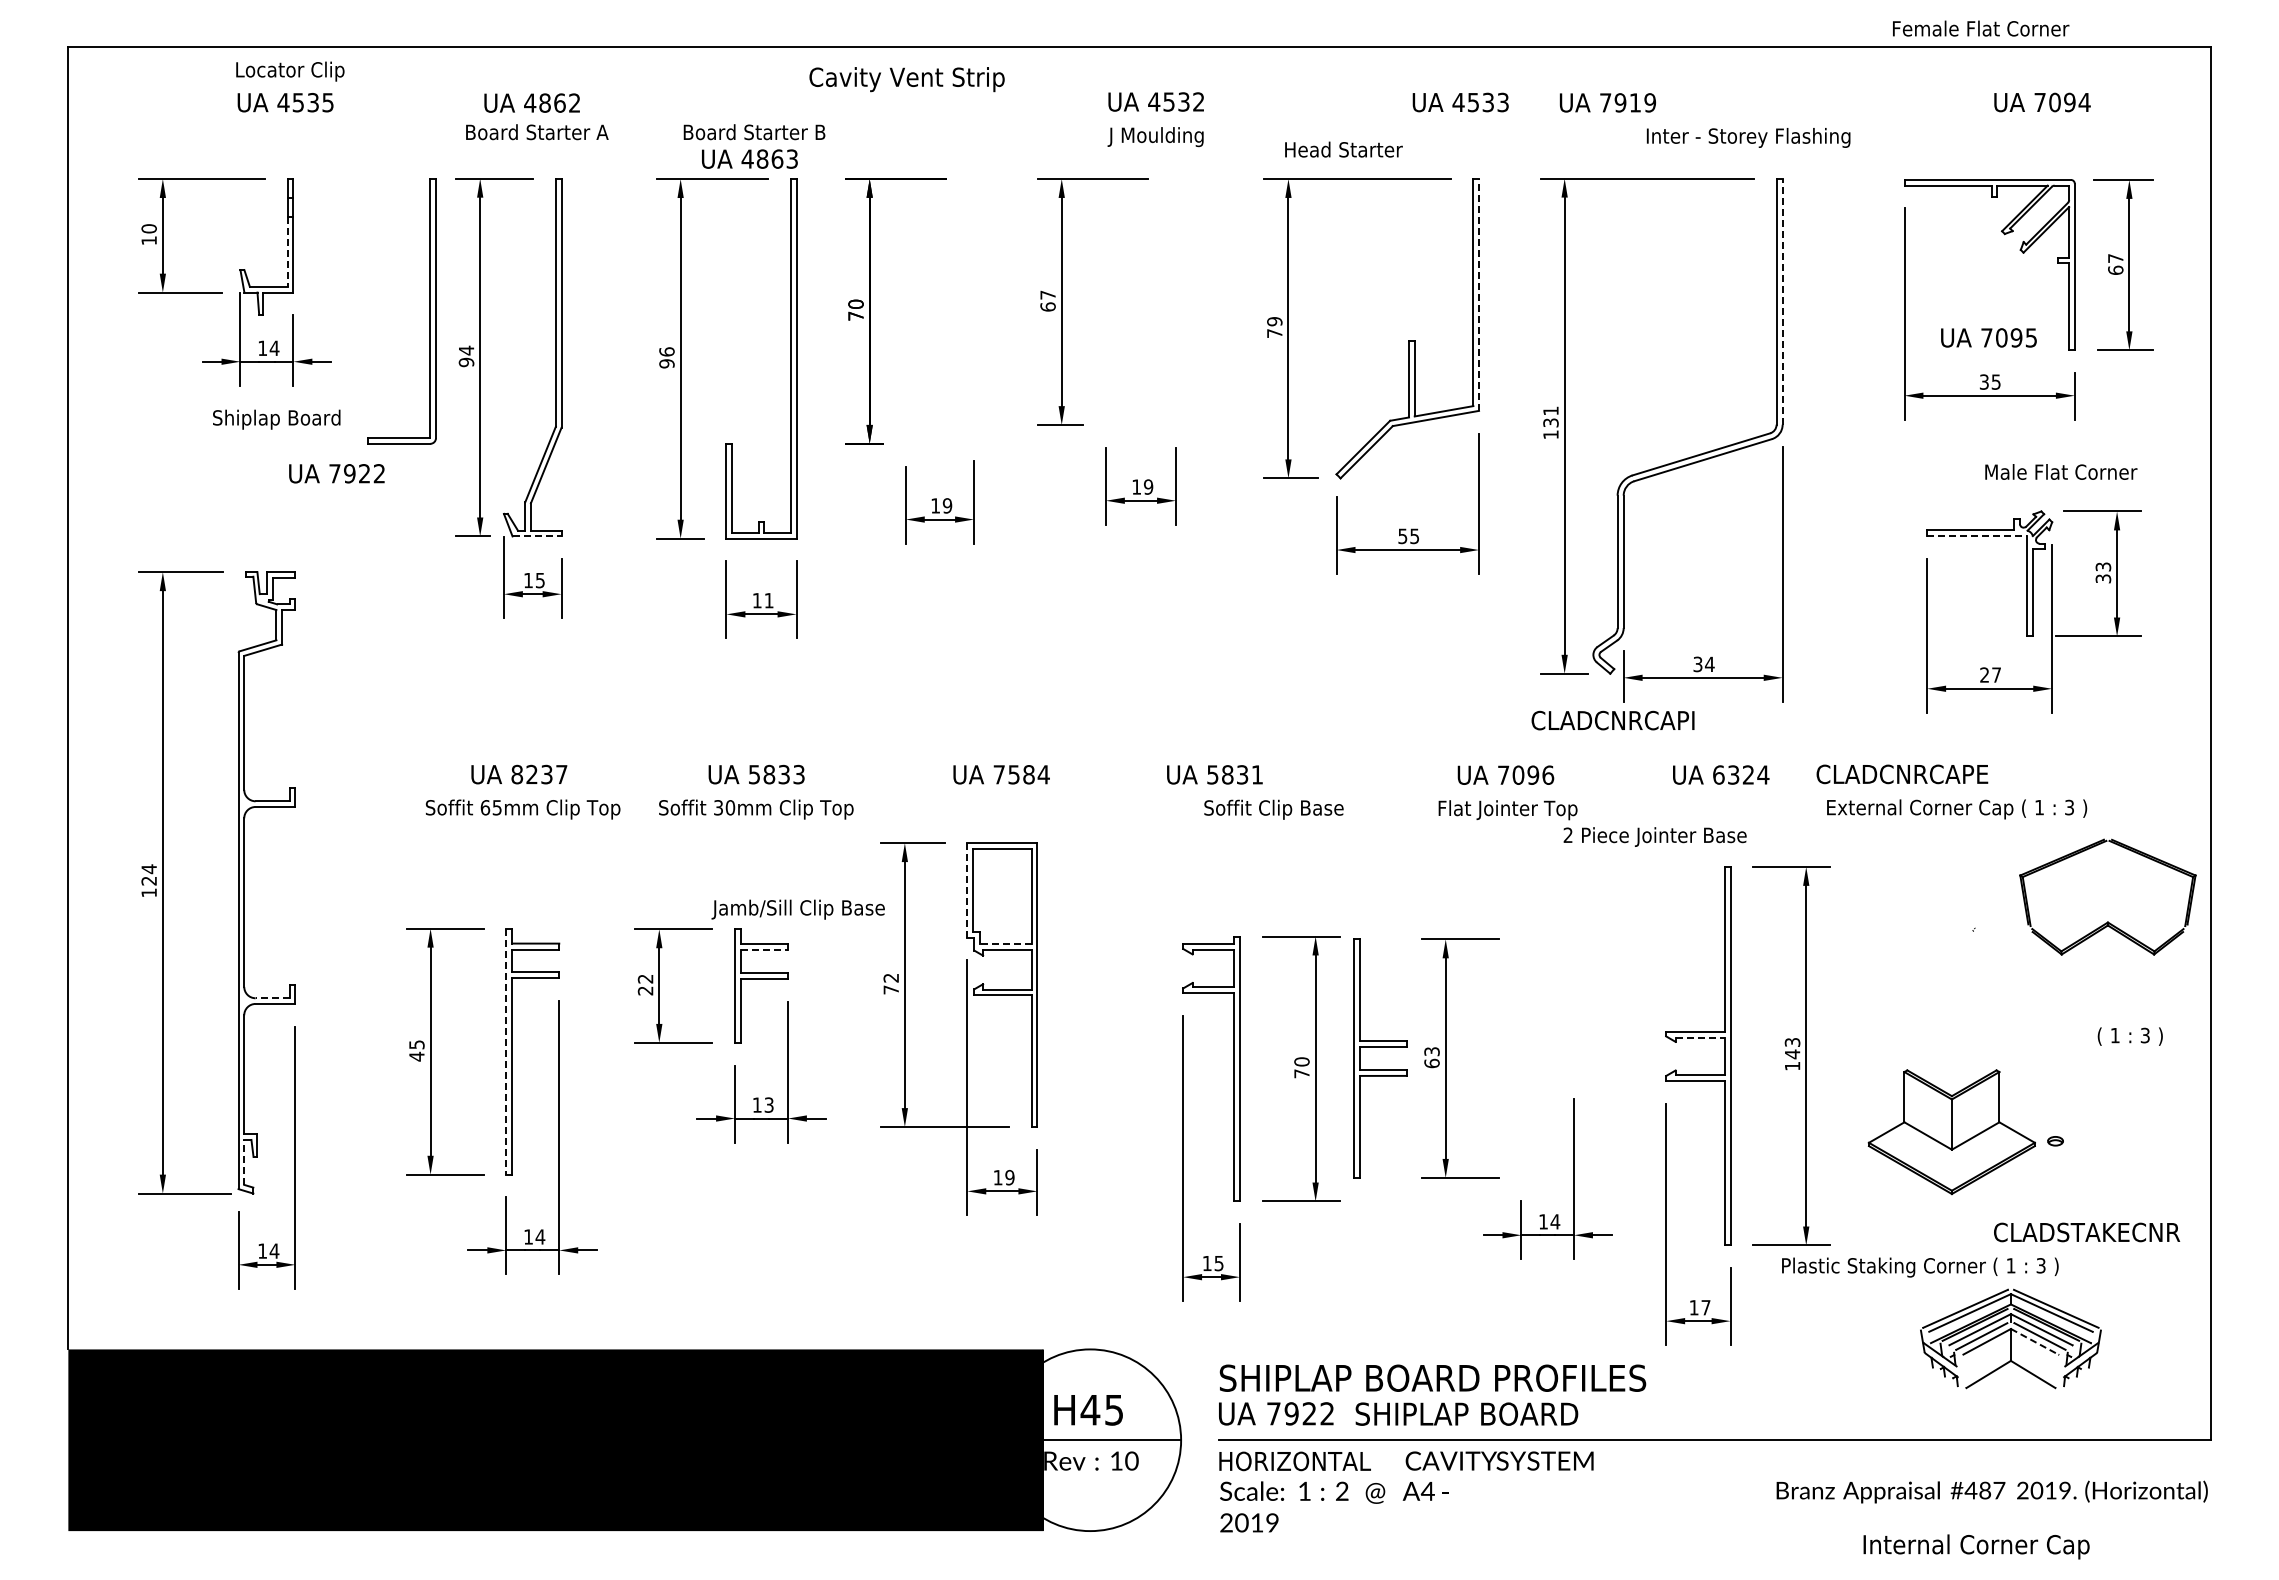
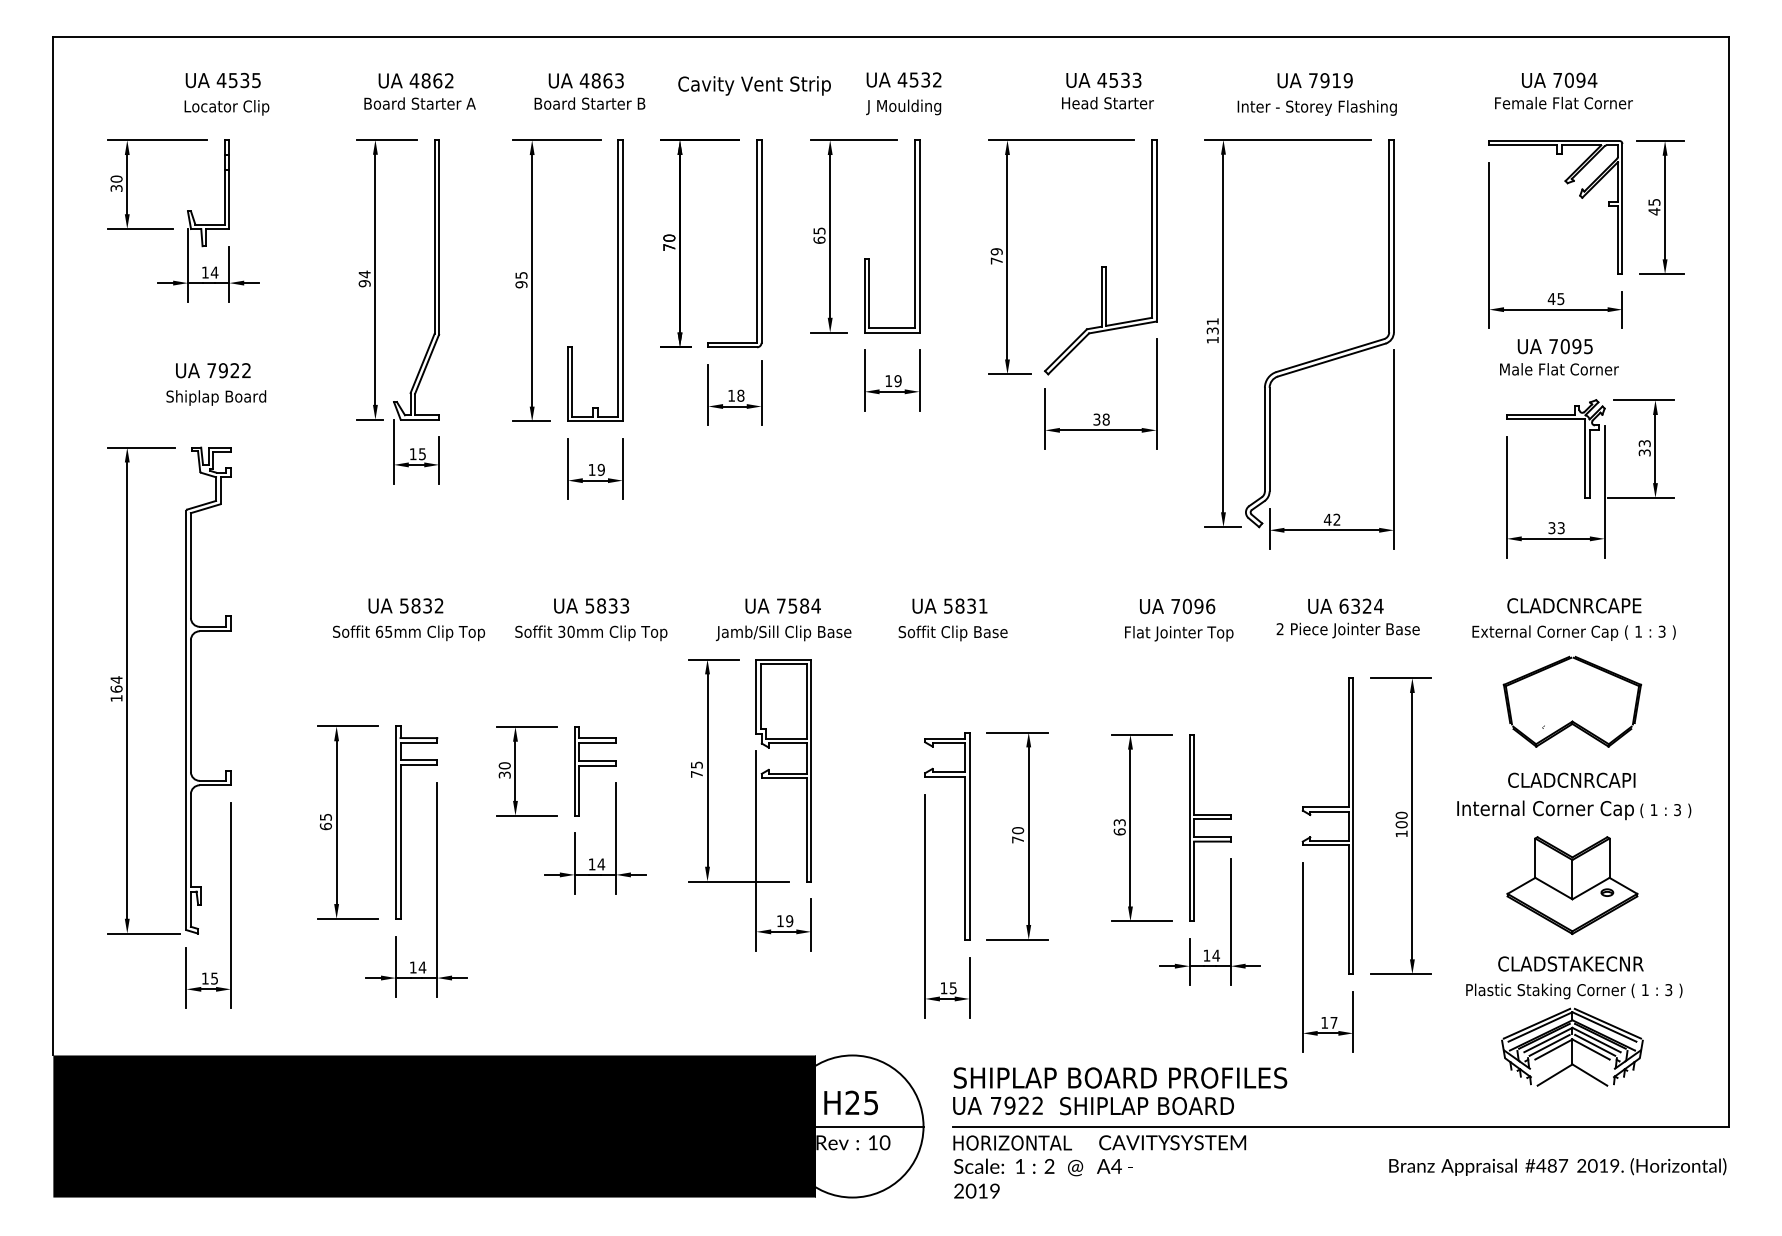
text: (1981, 28) -> (1564, 103), moved
text: (290, 71) -> (227, 107), moved
text: (906, 79) -> (754, 85), moved
text: (1460, 102) -> (1103, 80), moved
text: (1607, 102) -> (1314, 80), moved
text: (2042, 102) -> (1559, 80), moved
text: (1748, 137) -> (1317, 107), moved
text: (1343, 149) -> (1107, 103), moved
text: (749, 158) -> (586, 80), moved
text: (148, 240) -> (116, 188), 10 -> 30
line: (287, 252) -> (224, 197), dashed -> solid
text: (2115, 264) -> (1654, 207), 67 -> 45
text: (1047, 294) -> (819, 230), 67 -> 65
line: (1479, 294) -> (1156, 230), dashed -> solid
part: (1169, 301) -> (914, 235), added
line: (1782, 301) -> (1393, 235), dashed -> solid
part: (429, 311) -> (756, 243), moved
text: (1988, 337) -> (1554, 346), moved
text: (666, 351) -> (521, 275), 96 -> 95
text: (1984, 381) -> (1551, 298), 35 -> 45
text: (276, 419) -> (216, 397), moved
text: (2061, 471) -> (1559, 368), moved
text: (336, 473) -> (213, 370), moved
text: (947, 505) -> (740, 395), 19 -> 18
line: (537, 536) -> (420, 419), dashed -> solid
text: (1408, 536) -> (1101, 419), 55 -> 38
line: (1977, 536) -> (1546, 419), dashed -> solid
text: (768, 600) -> (600, 469), 11 -> 19
text: (1703, 664) -> (1332, 519), 34 -> 42
text: (1990, 674) -> (1556, 527), 27 -> 33
text: (1612, 720) -> (1571, 780), moved
text: (539, 774) -> (421, 605), 8237 -> 5832
text: (1902, 774) -> (1574, 605), moved
text: (1273, 809) -> (952, 633), moved
text: (1957, 809) -> (1574, 633), moved
text: (1654, 836) -> (1347, 630), moved
text: (148, 880) -> (116, 688), 124 -> 164
line: (967, 890) -> (756, 696), dashed -> solid
text: (797, 909) -> (783, 633), moved
part: (2107, 921) -> (1572, 720), moved
line: (1005, 944) -> (786, 738), dashed -> solid
line: (765, 950) -> (598, 743), dashed -> solid
text: (891, 977) -> (697, 764), 72 -> 75
text: (645, 984) -> (504, 770), 22 -> 30
line: (272, 998) -> (213, 781), dashed -> solid
line: (1700, 1037) -> (1329, 811), dashed -> solid
part: (1380, 1047) -> (1210, 819), moved
text: (1792, 1048) -> (1401, 820), 143 -> 100
line: (506, 1052) -> (395, 823), dashed -> solid
text: (416, 1056) -> (325, 826), 45 -> 65
text: (769, 1104) -> (601, 863), 13 -> 14
part: (1951, 1132) -> (1572, 885), moved
line: (244, 1161) -> (191, 908), dashed -> solid
text: (2087, 1232) -> (1571, 964), moved
text: (274, 1250) -> (214, 978), 14 -> 15
text: (1920, 1267) -> (1574, 991), moved
line: (2034, 1341) -> (1590, 1049), dashed -> solid
text: (1090, 1409) -> (852, 1102), H45 -> H25
text: (1976, 1546) -> (1545, 809), moved

